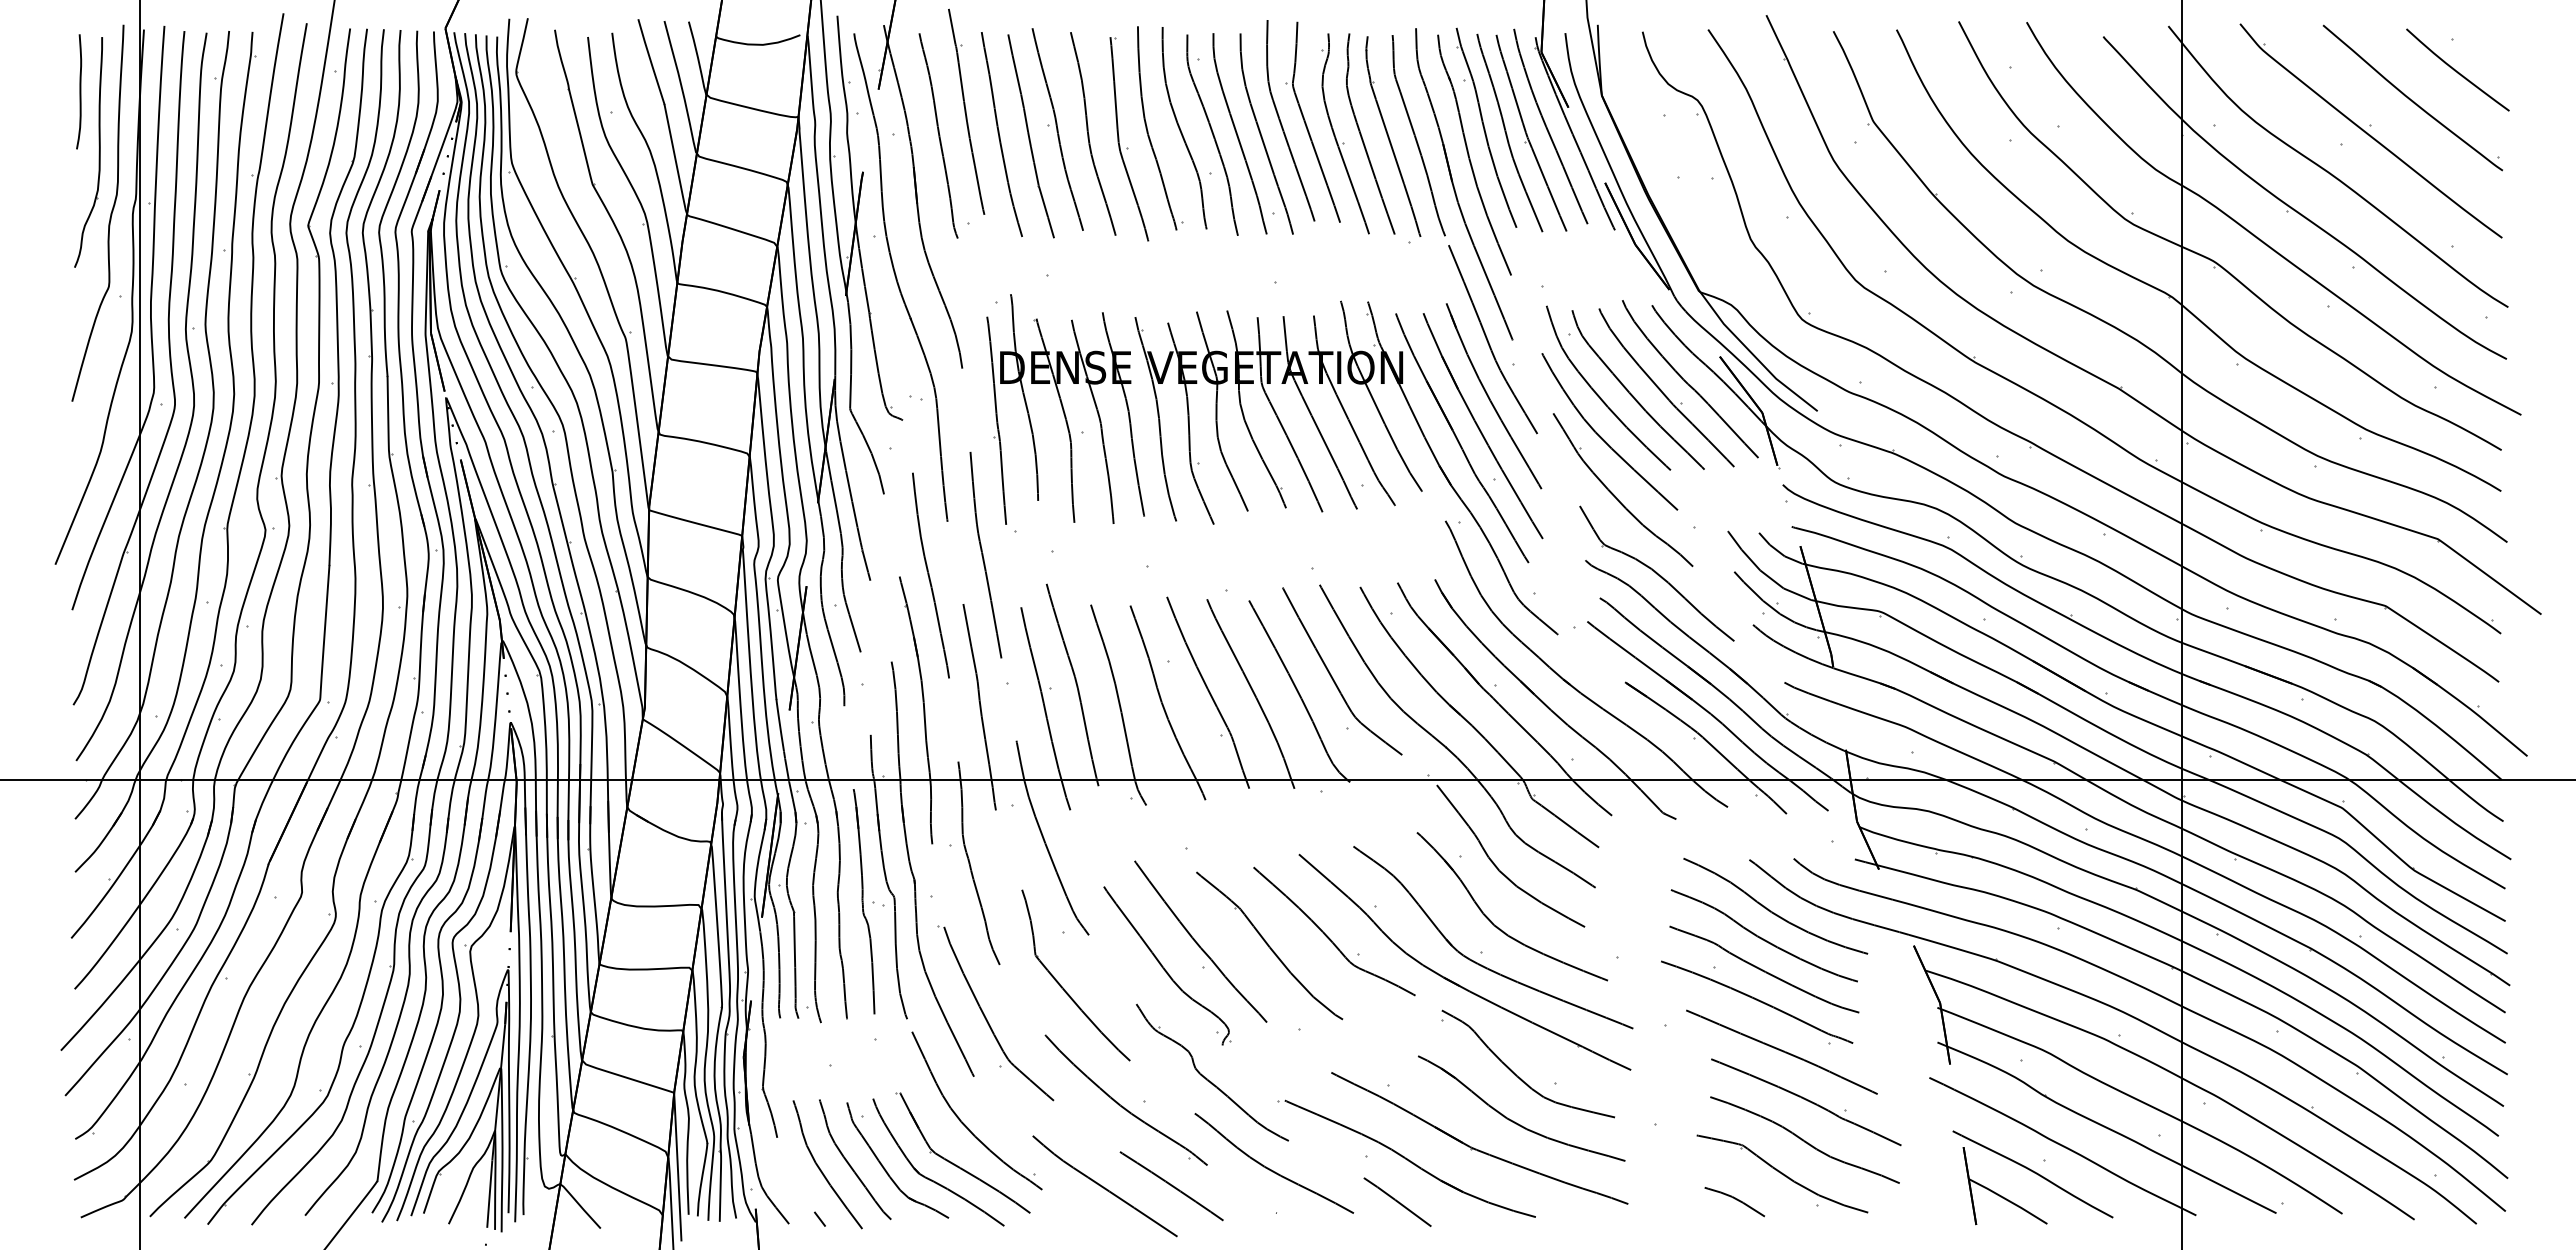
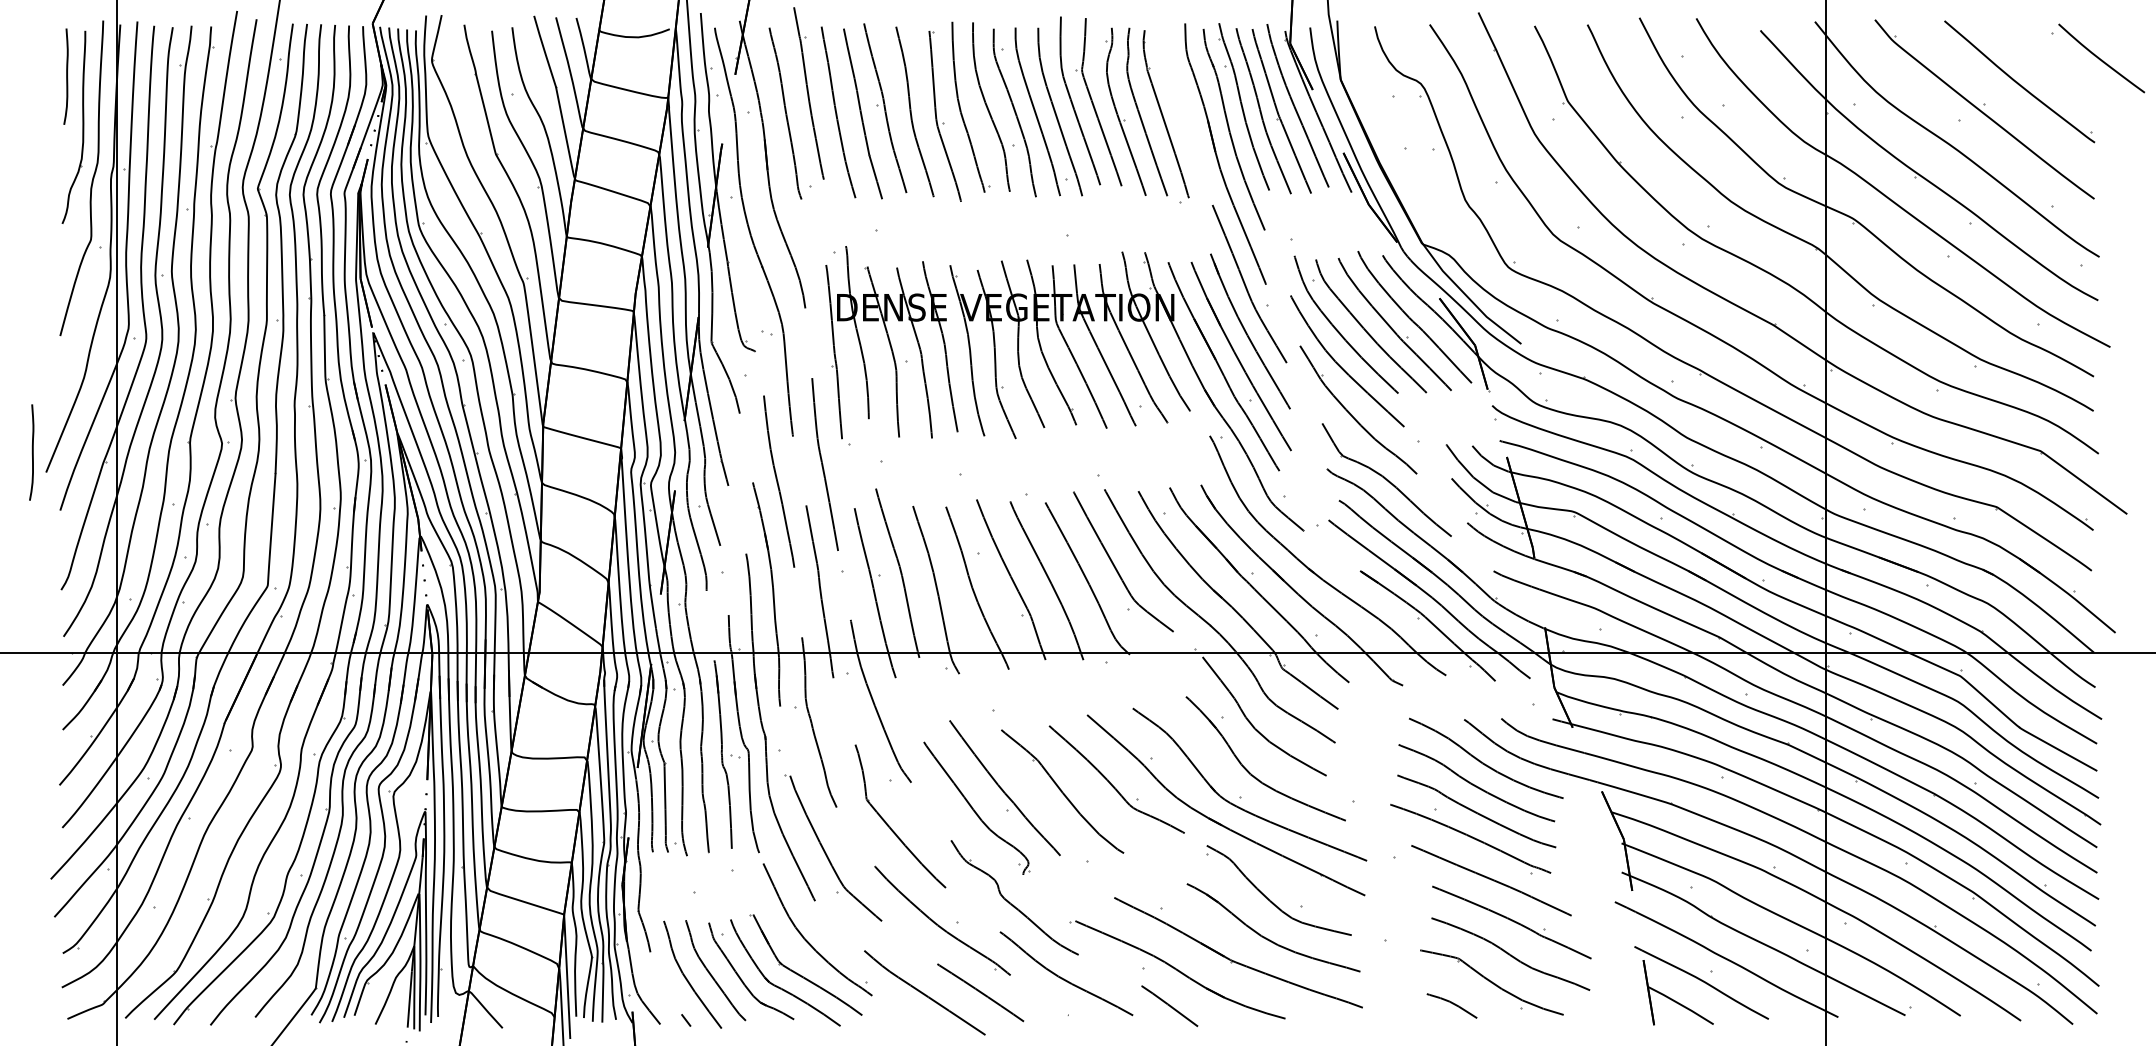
curve: (2456, 70) -> (2100, 58), moved
curve: (1416, 136) -> (1185, 114), removed
curve: (38, 540) -> (32, 452), added

